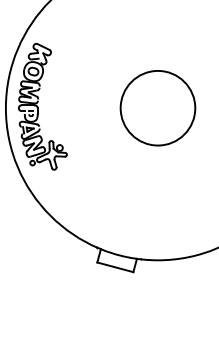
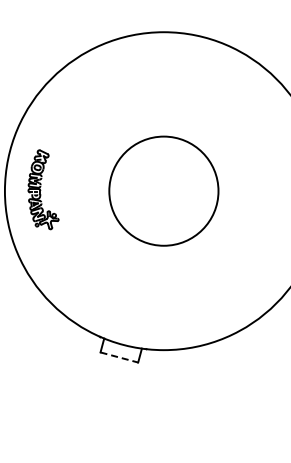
part: (42, 106) -> (43, 189), size x0.6
circle: (157, 108) -> (163, 191), size x1.4
line: (115, 267) -> (119, 357), solid -> dashed

